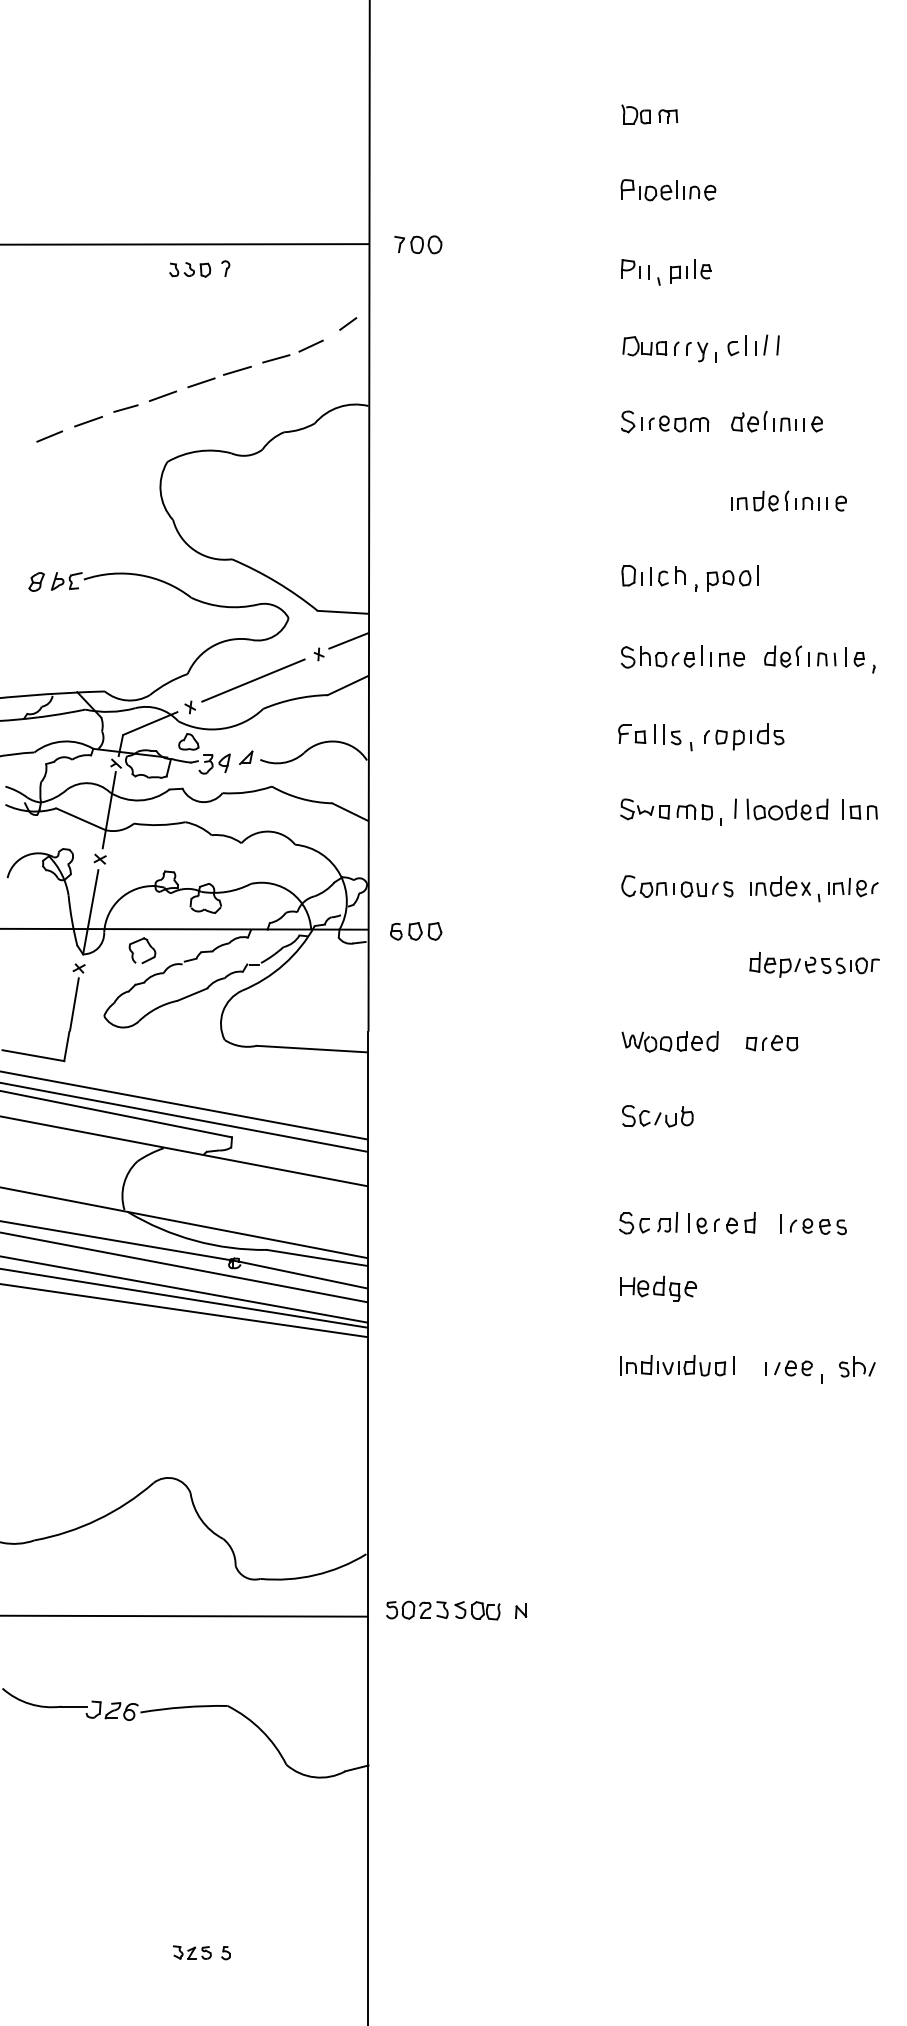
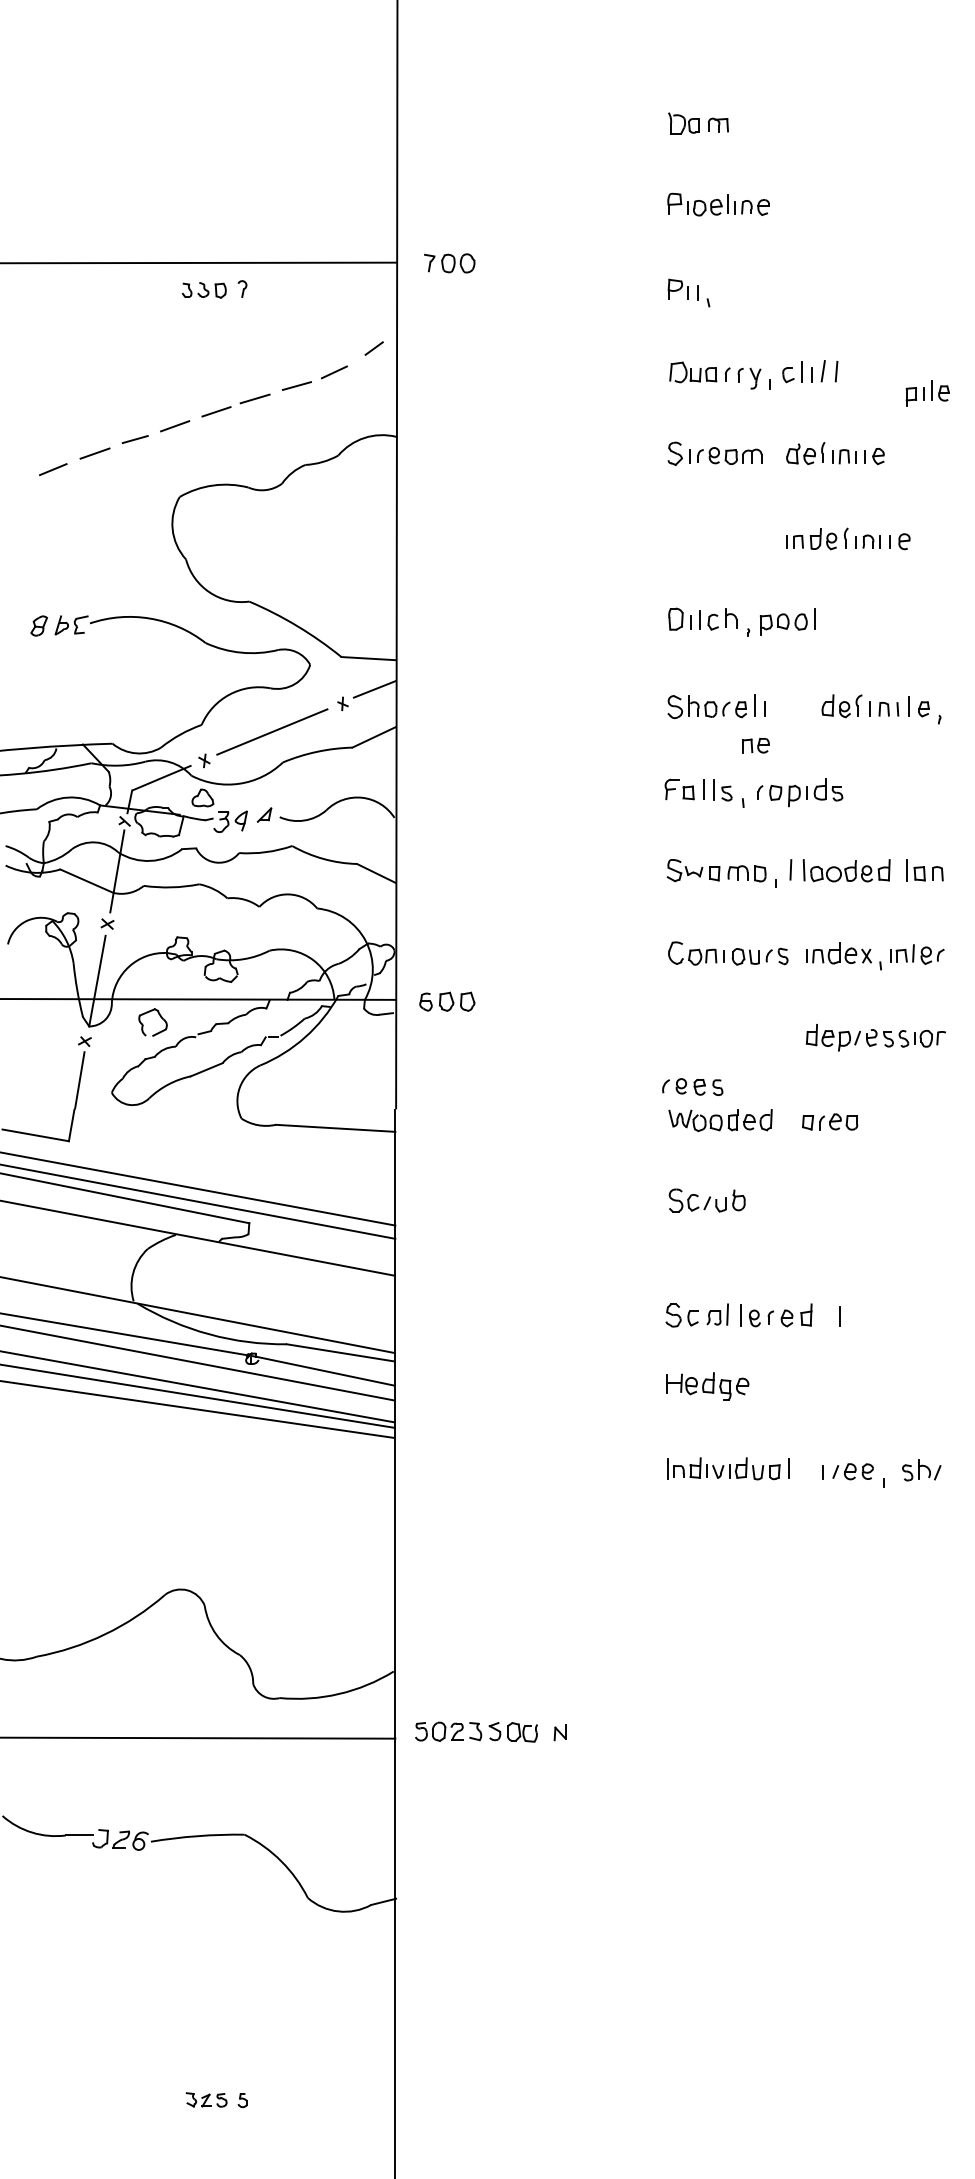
part: (690, 271) -> (927, 393), moved
part: (731, 659) -> (755, 745), moved
part: (817, 1226) -> (691, 1086), moved

